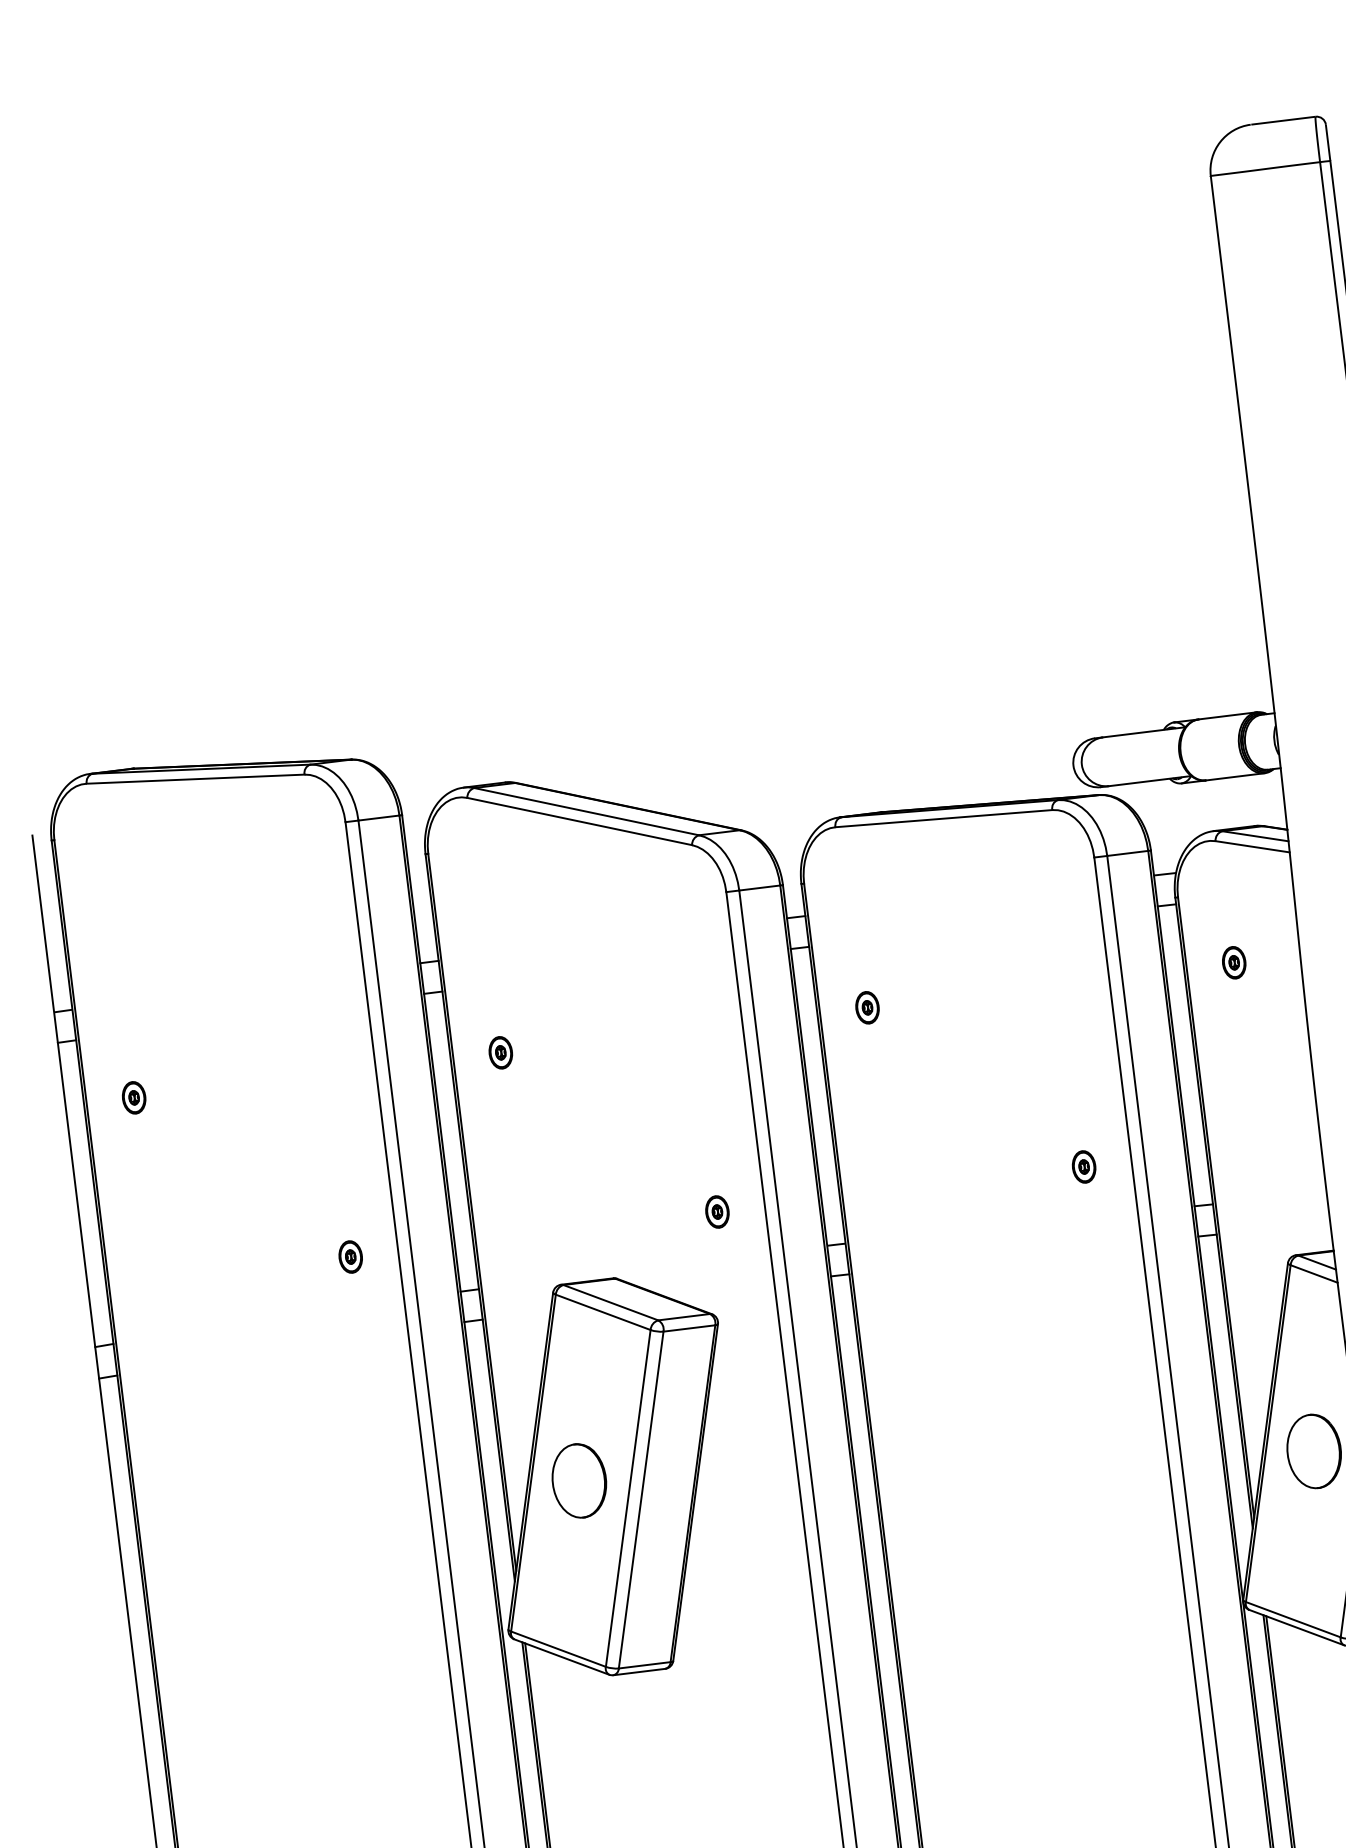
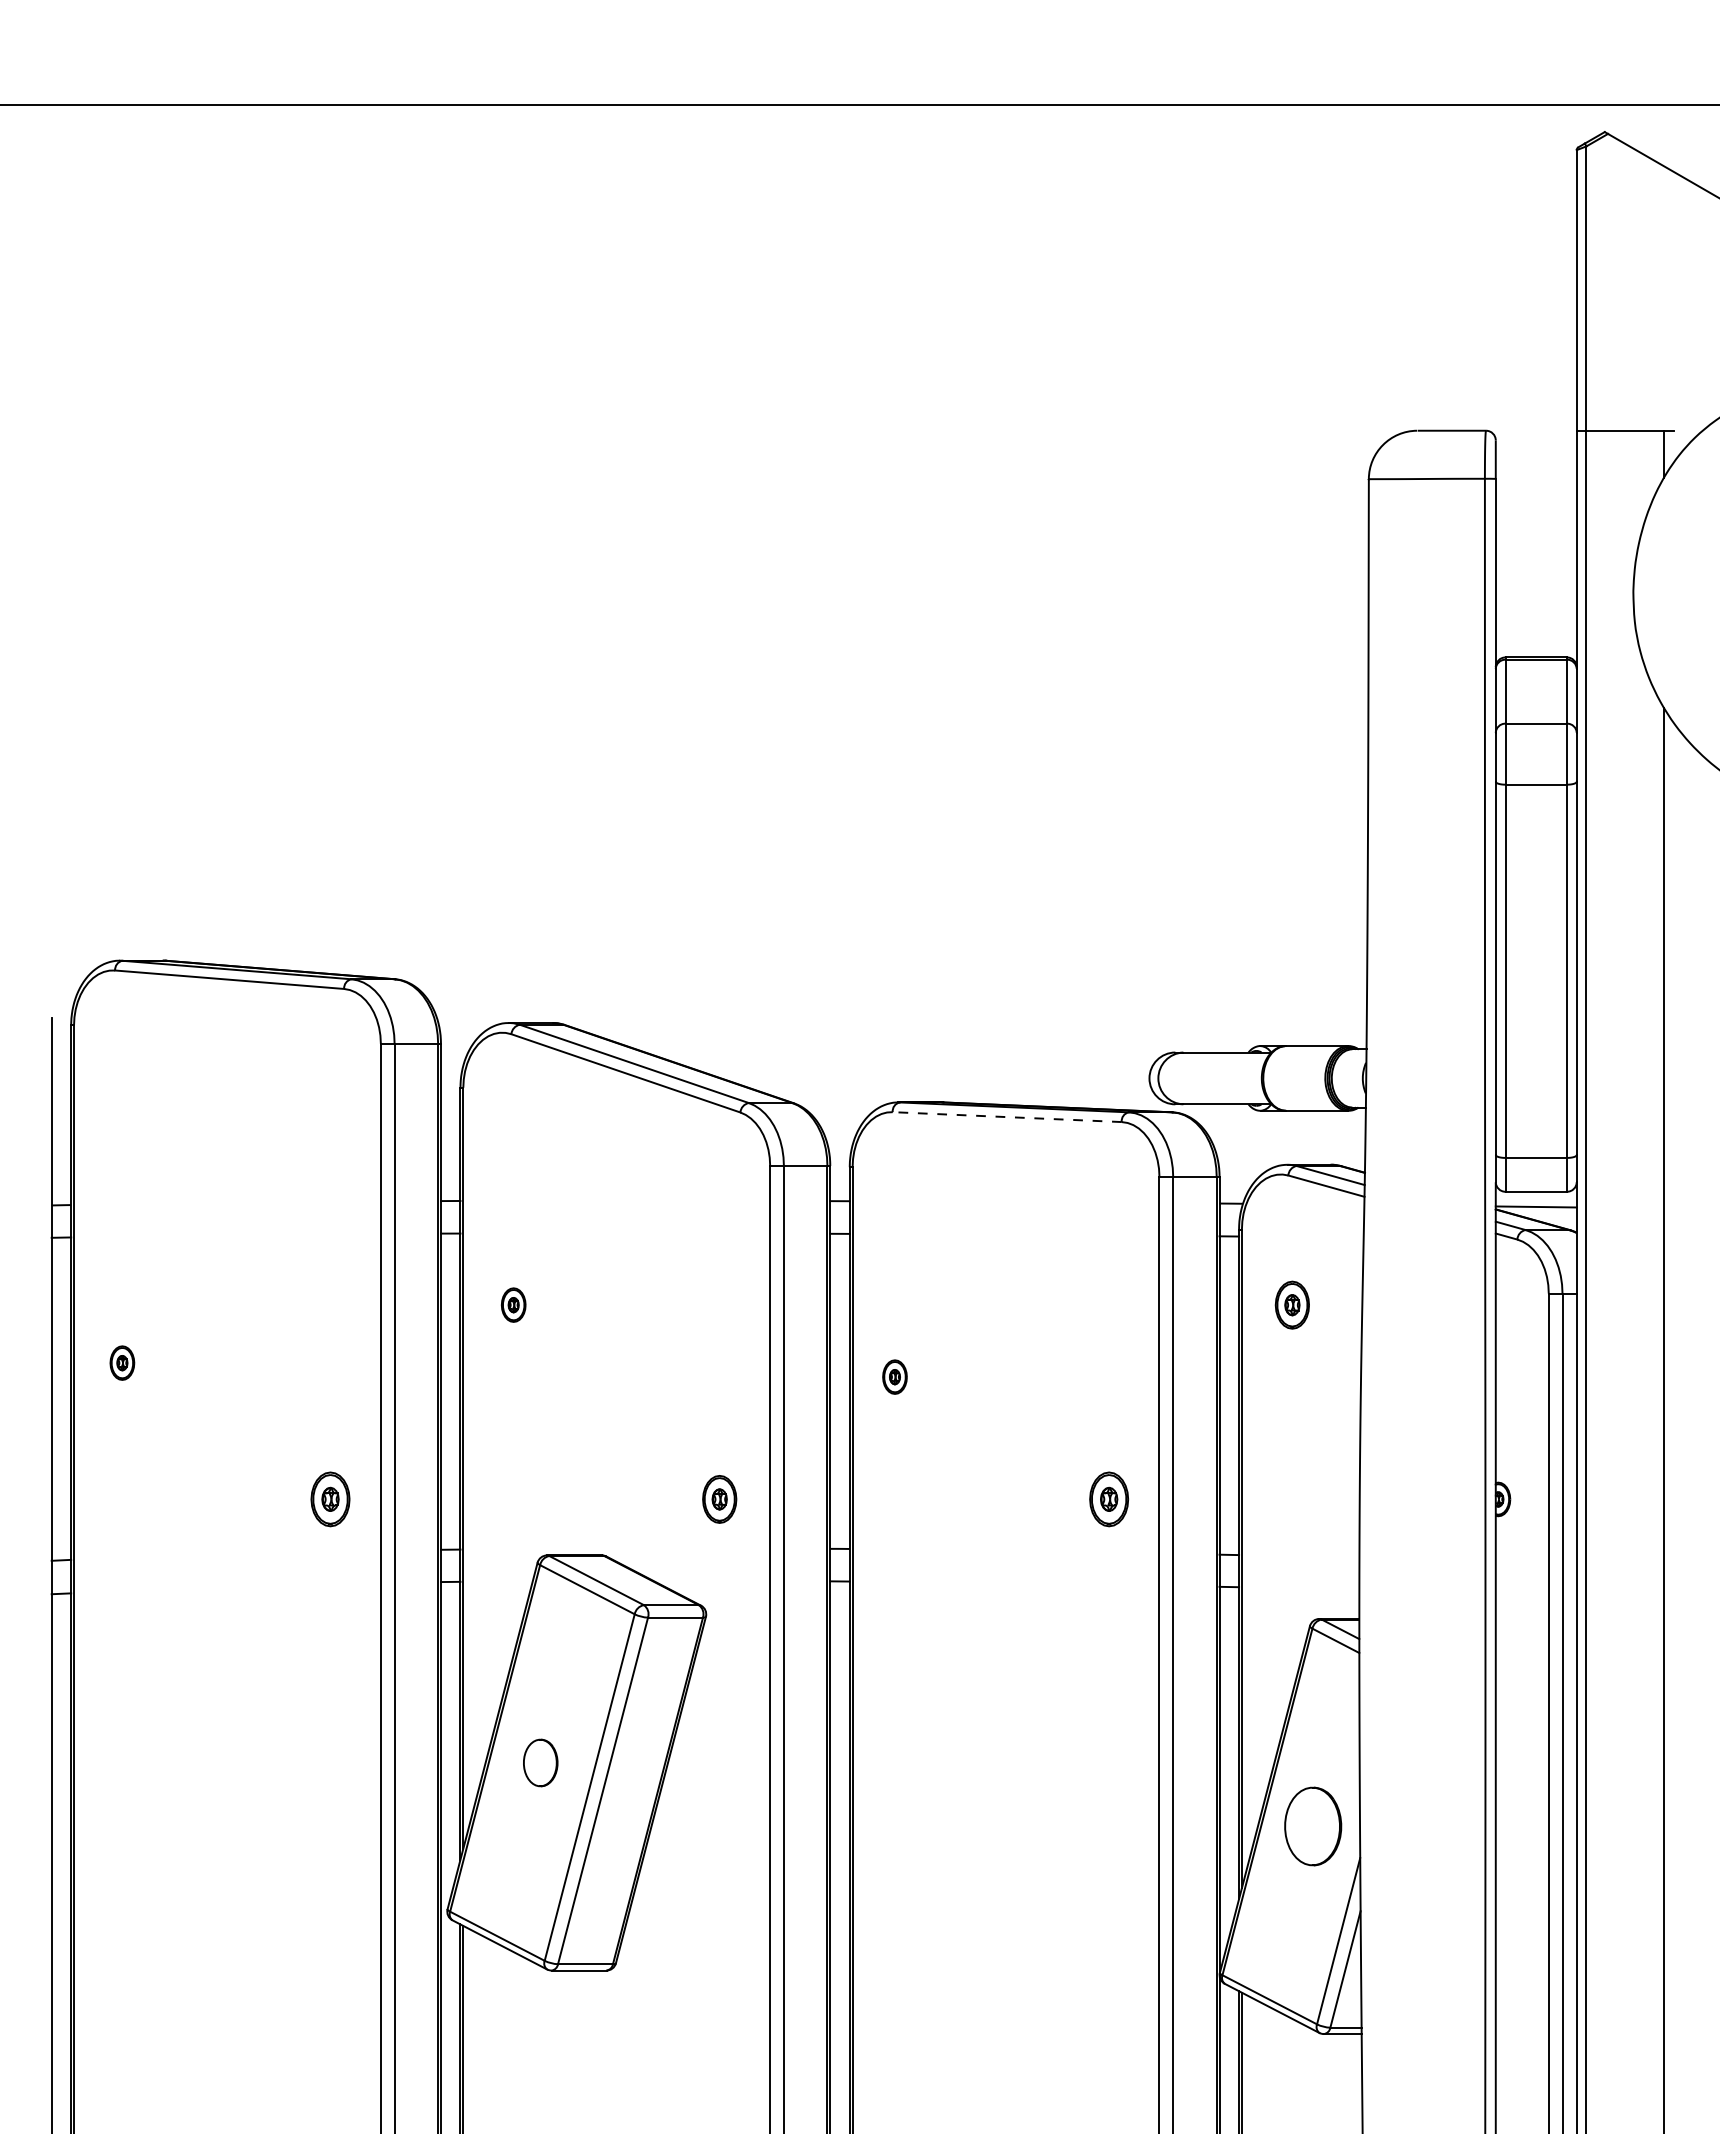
line: (944, 818) -> (1007, 1117), solid -> dashed
part: (1233, 962) -> (1291, 1304), size x1.4
part: (866, 1007) -> (894, 1376), moved
part: (134, 1097) -> (122, 1362), moved
part: (1083, 1167) -> (1108, 1499), size x1.6
part: (717, 1212) -> (719, 1499), size x1.4
part: (350, 1257) -> (330, 1499), size x1.6
part: (578, 1480) -> (540, 1762), size x0.6

